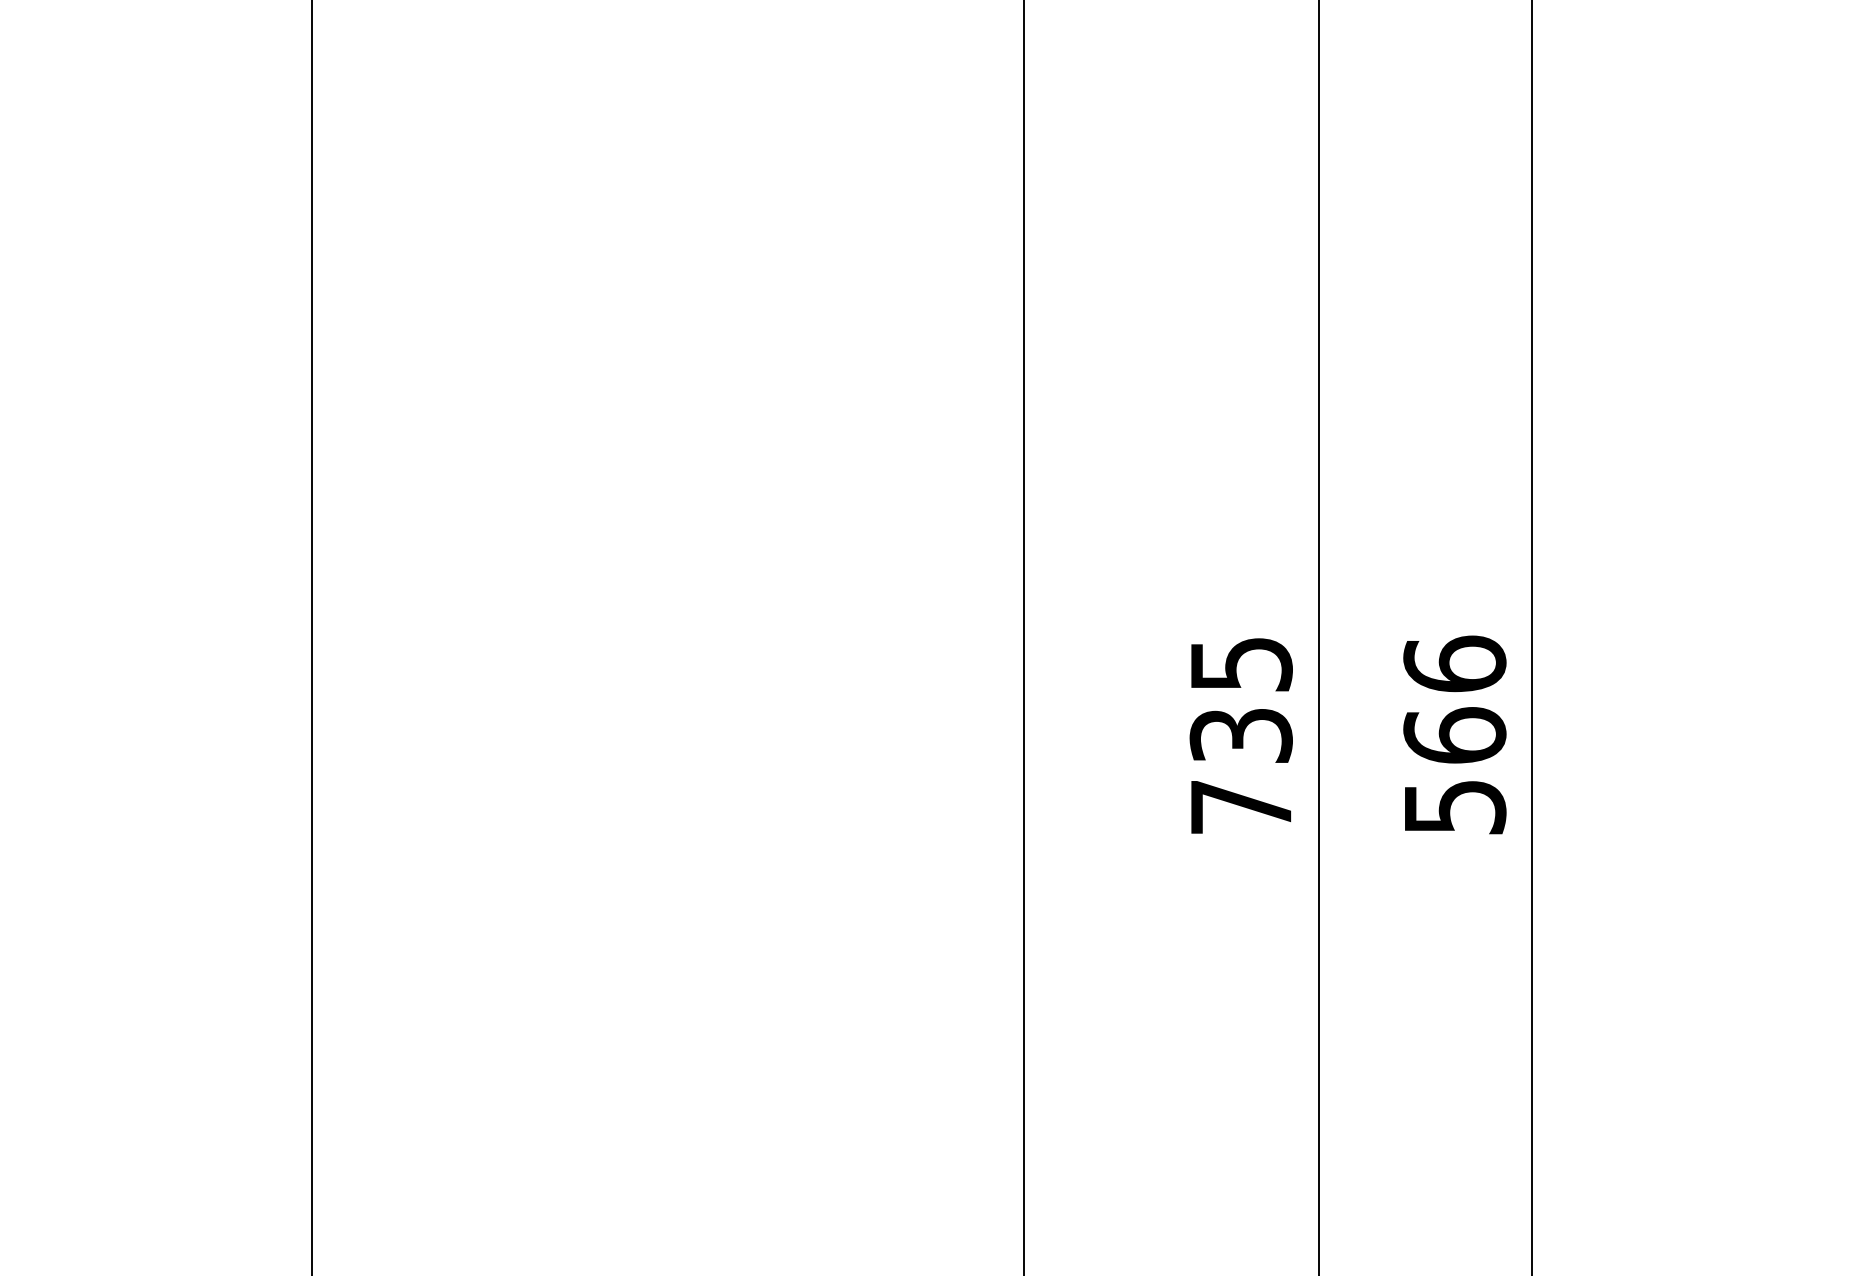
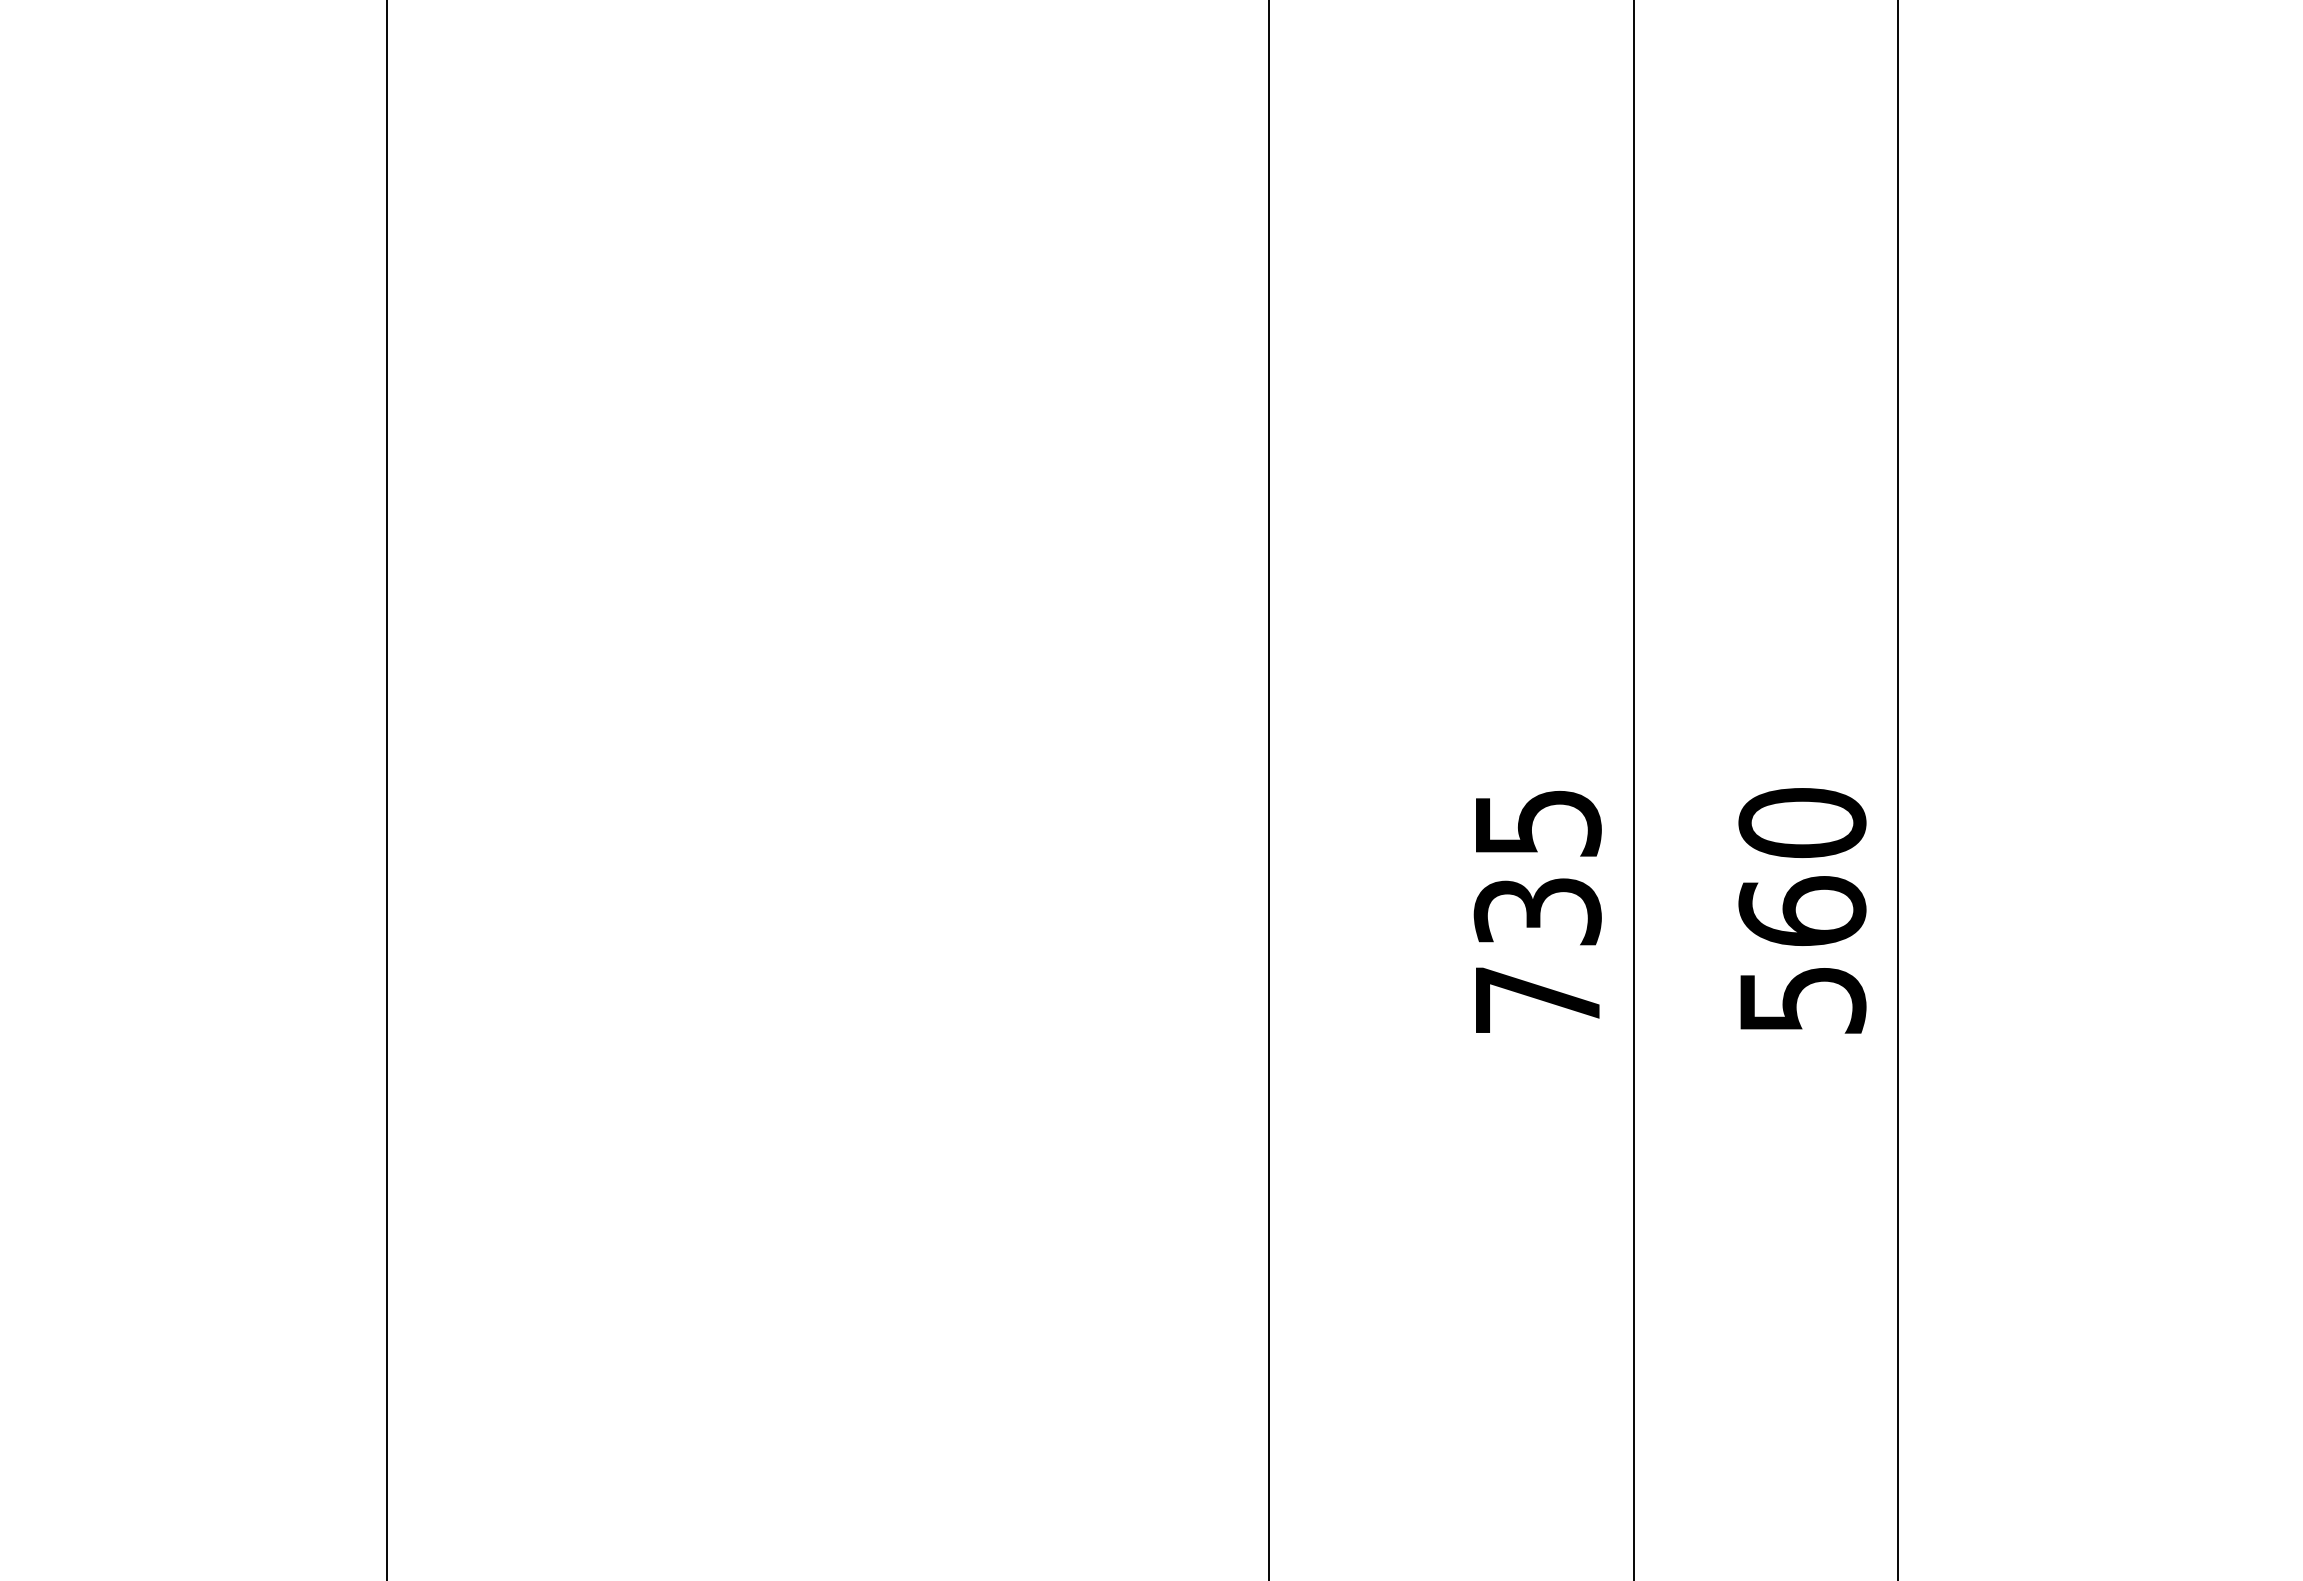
text: (1454, 663) -> (1802, 822), 566 -> 560

